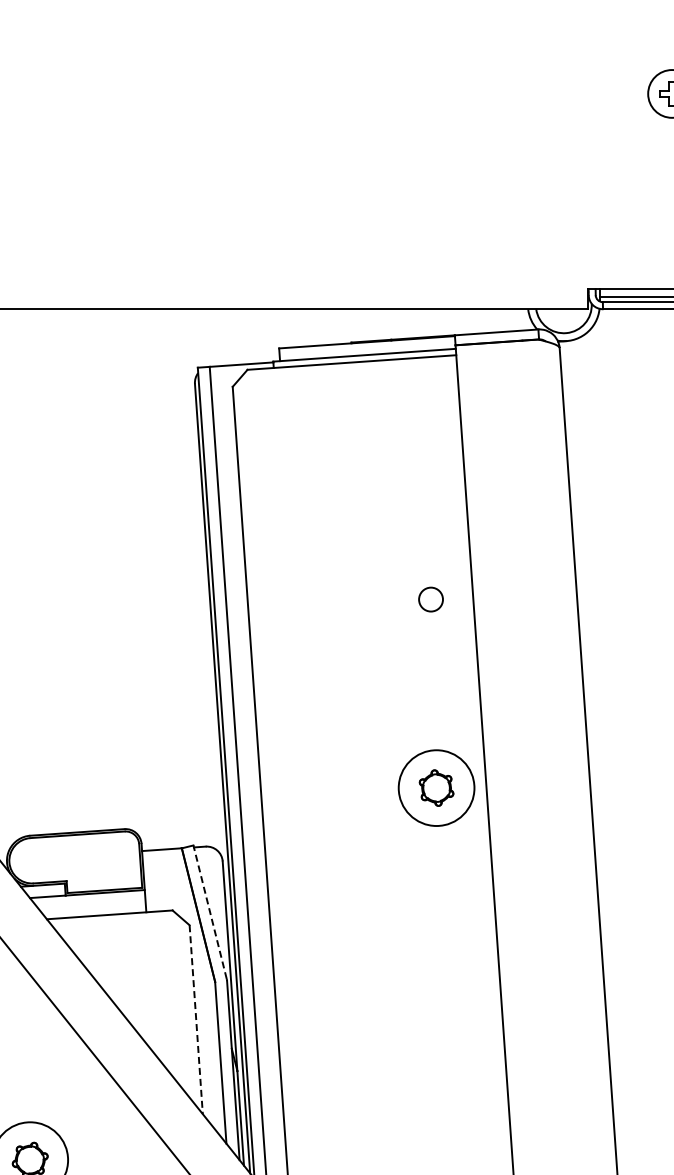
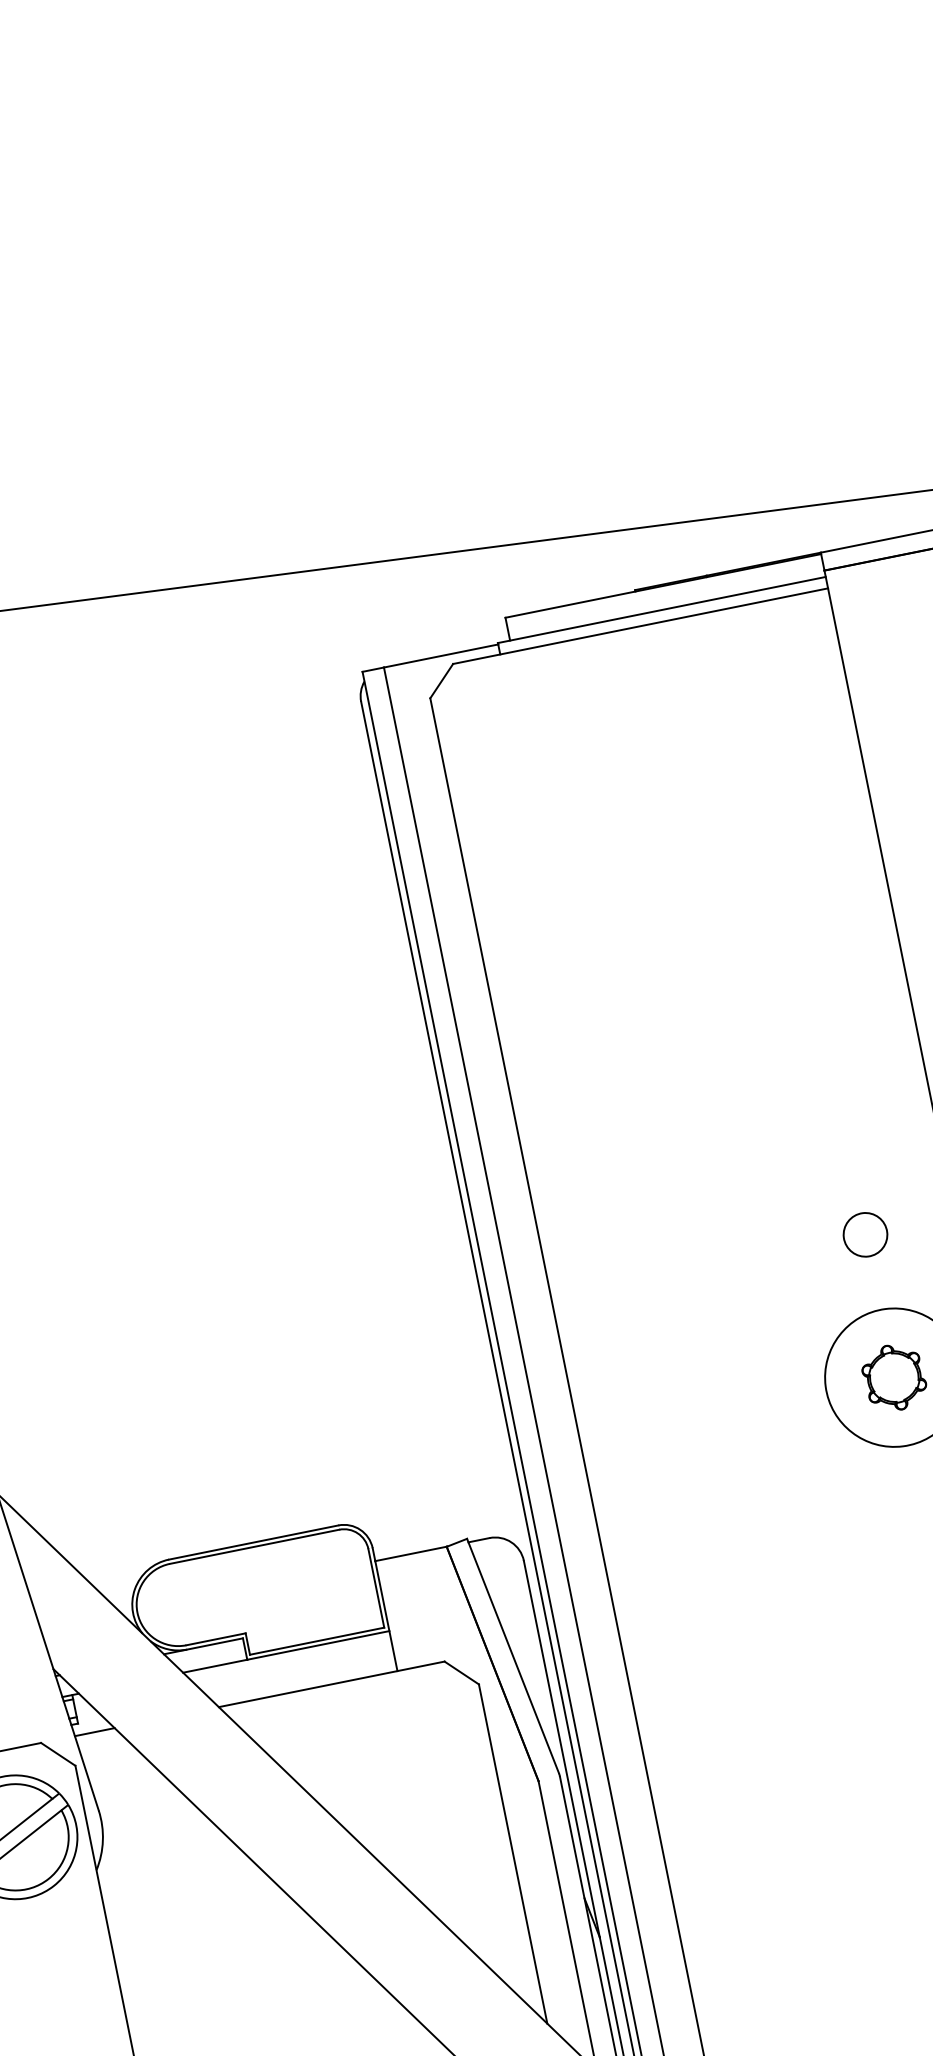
circle: (430, 599) -> (864, 1234), moved
line: (210, 912) -> (513, 1656), dashed -> solid
line: (196, 1019) -> (513, 1853), dashed -> solid

